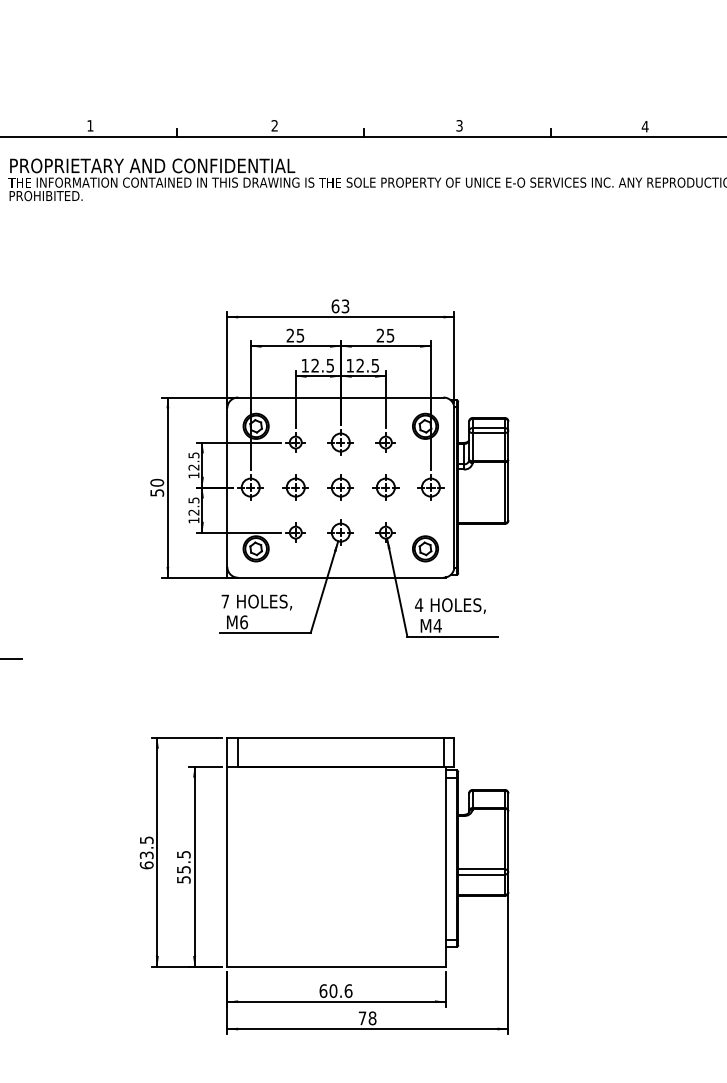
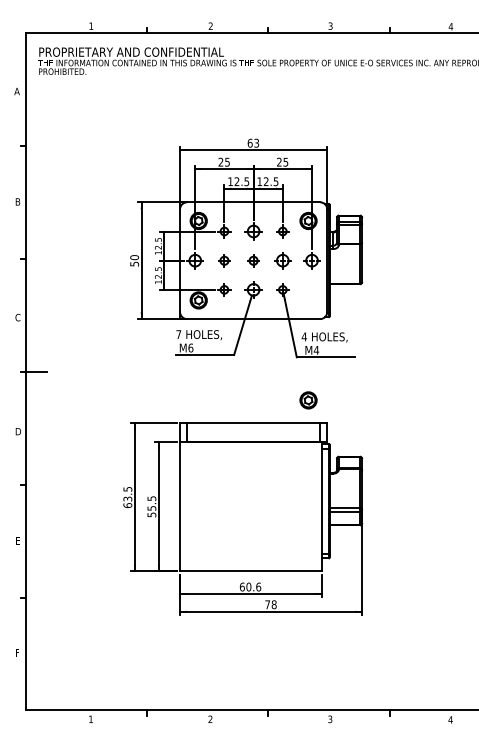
part: (295, 487) -> (224, 260), size x0.7
part: (340, 487) -> (253, 260), size x0.7
part: (425, 548) -> (308, 400), moved

